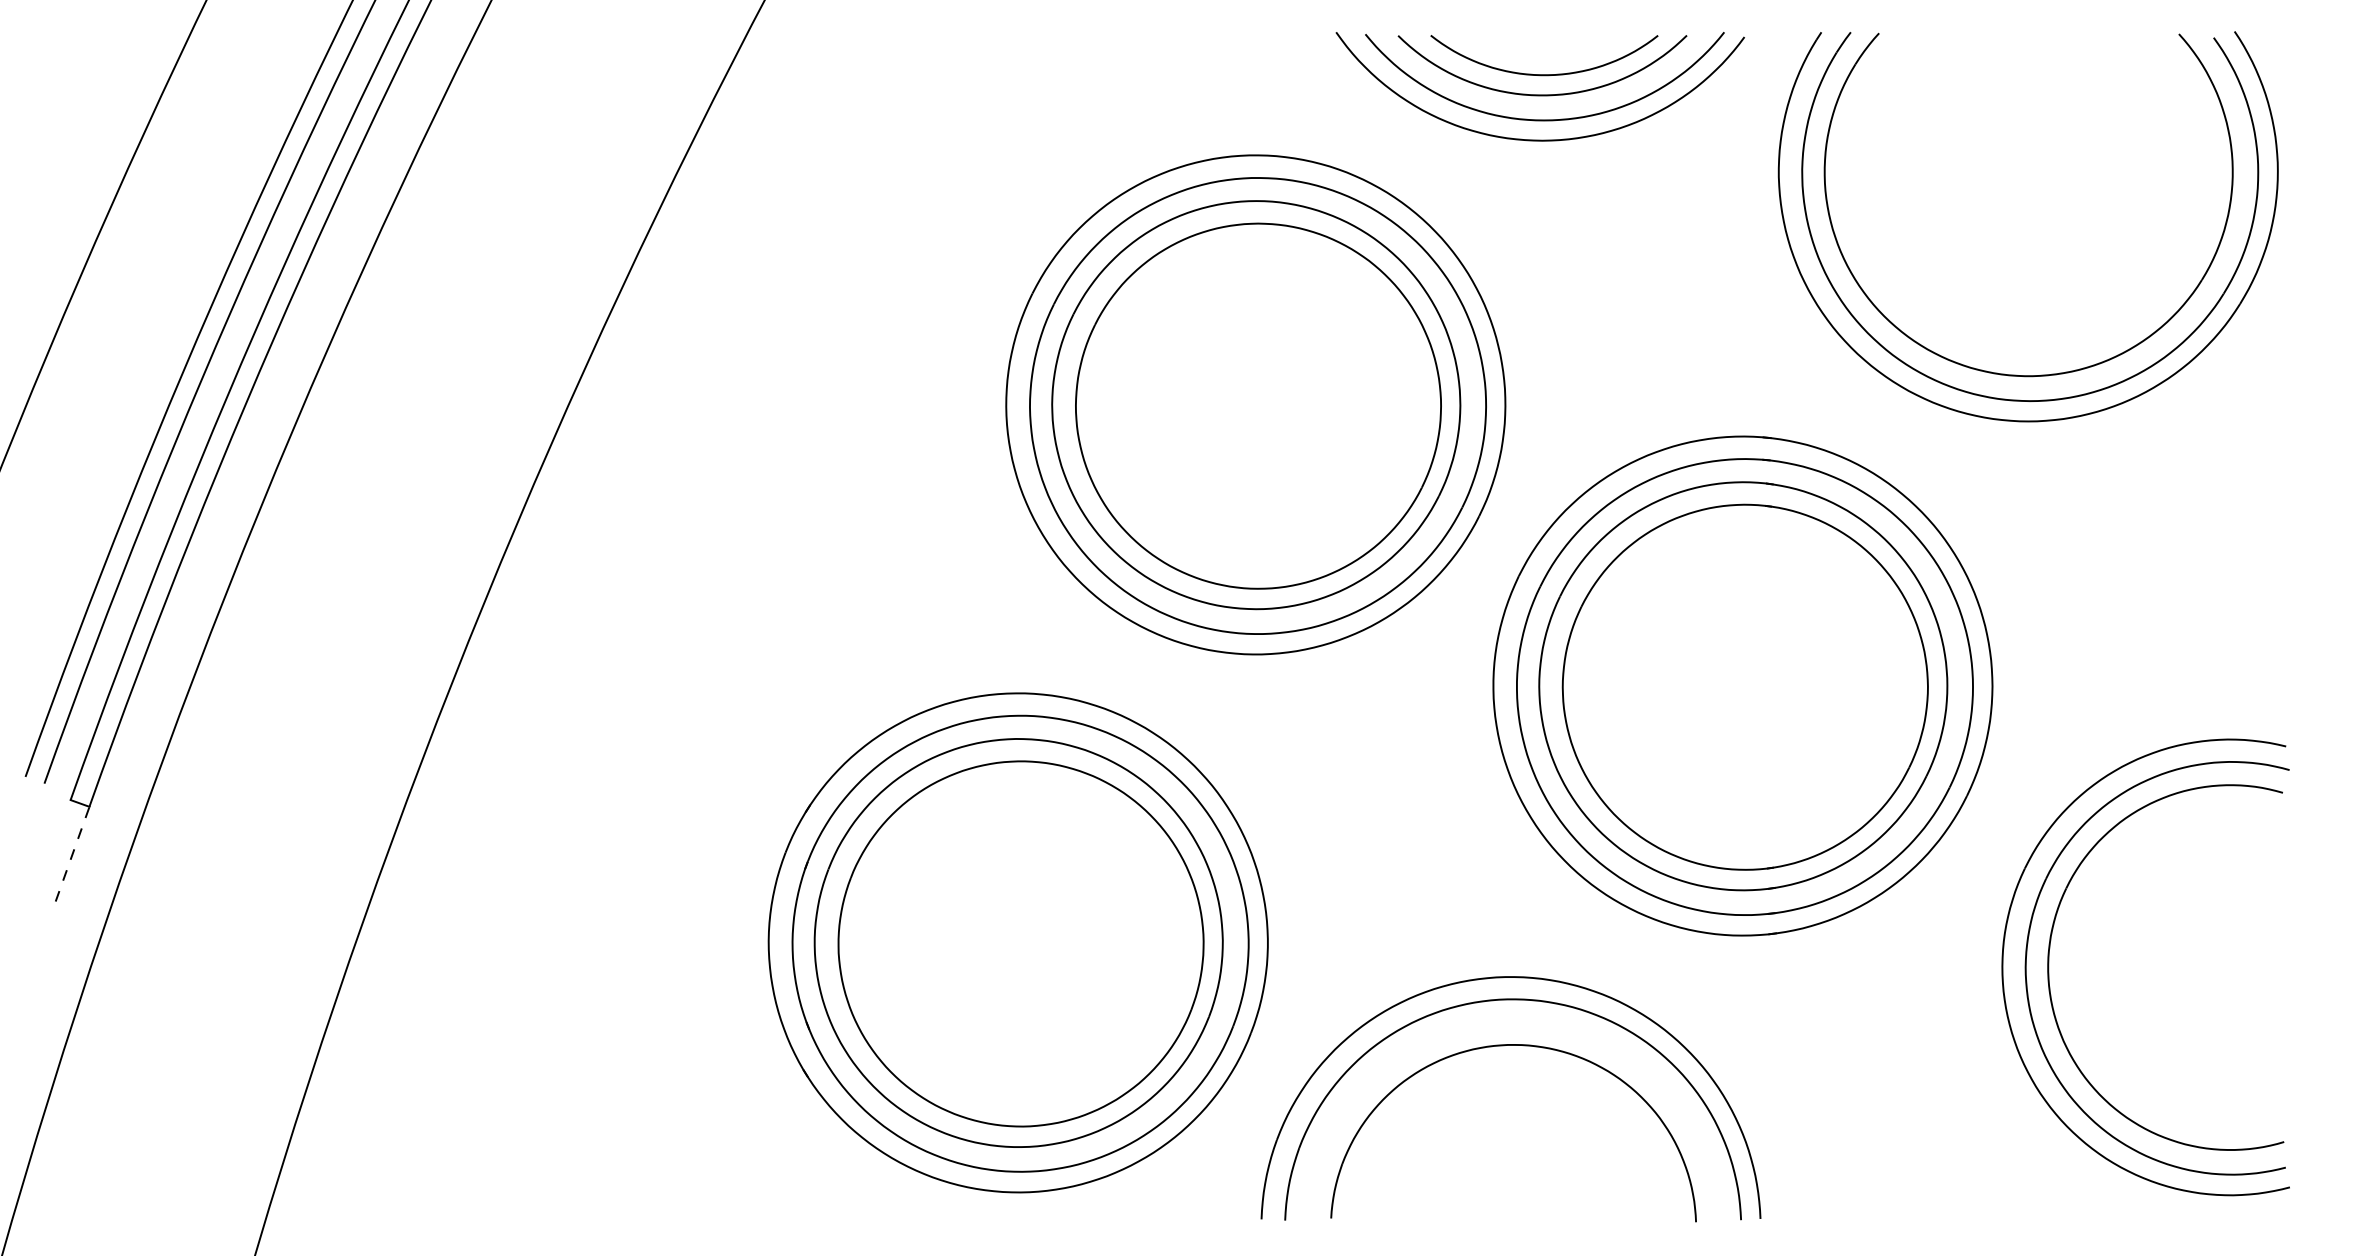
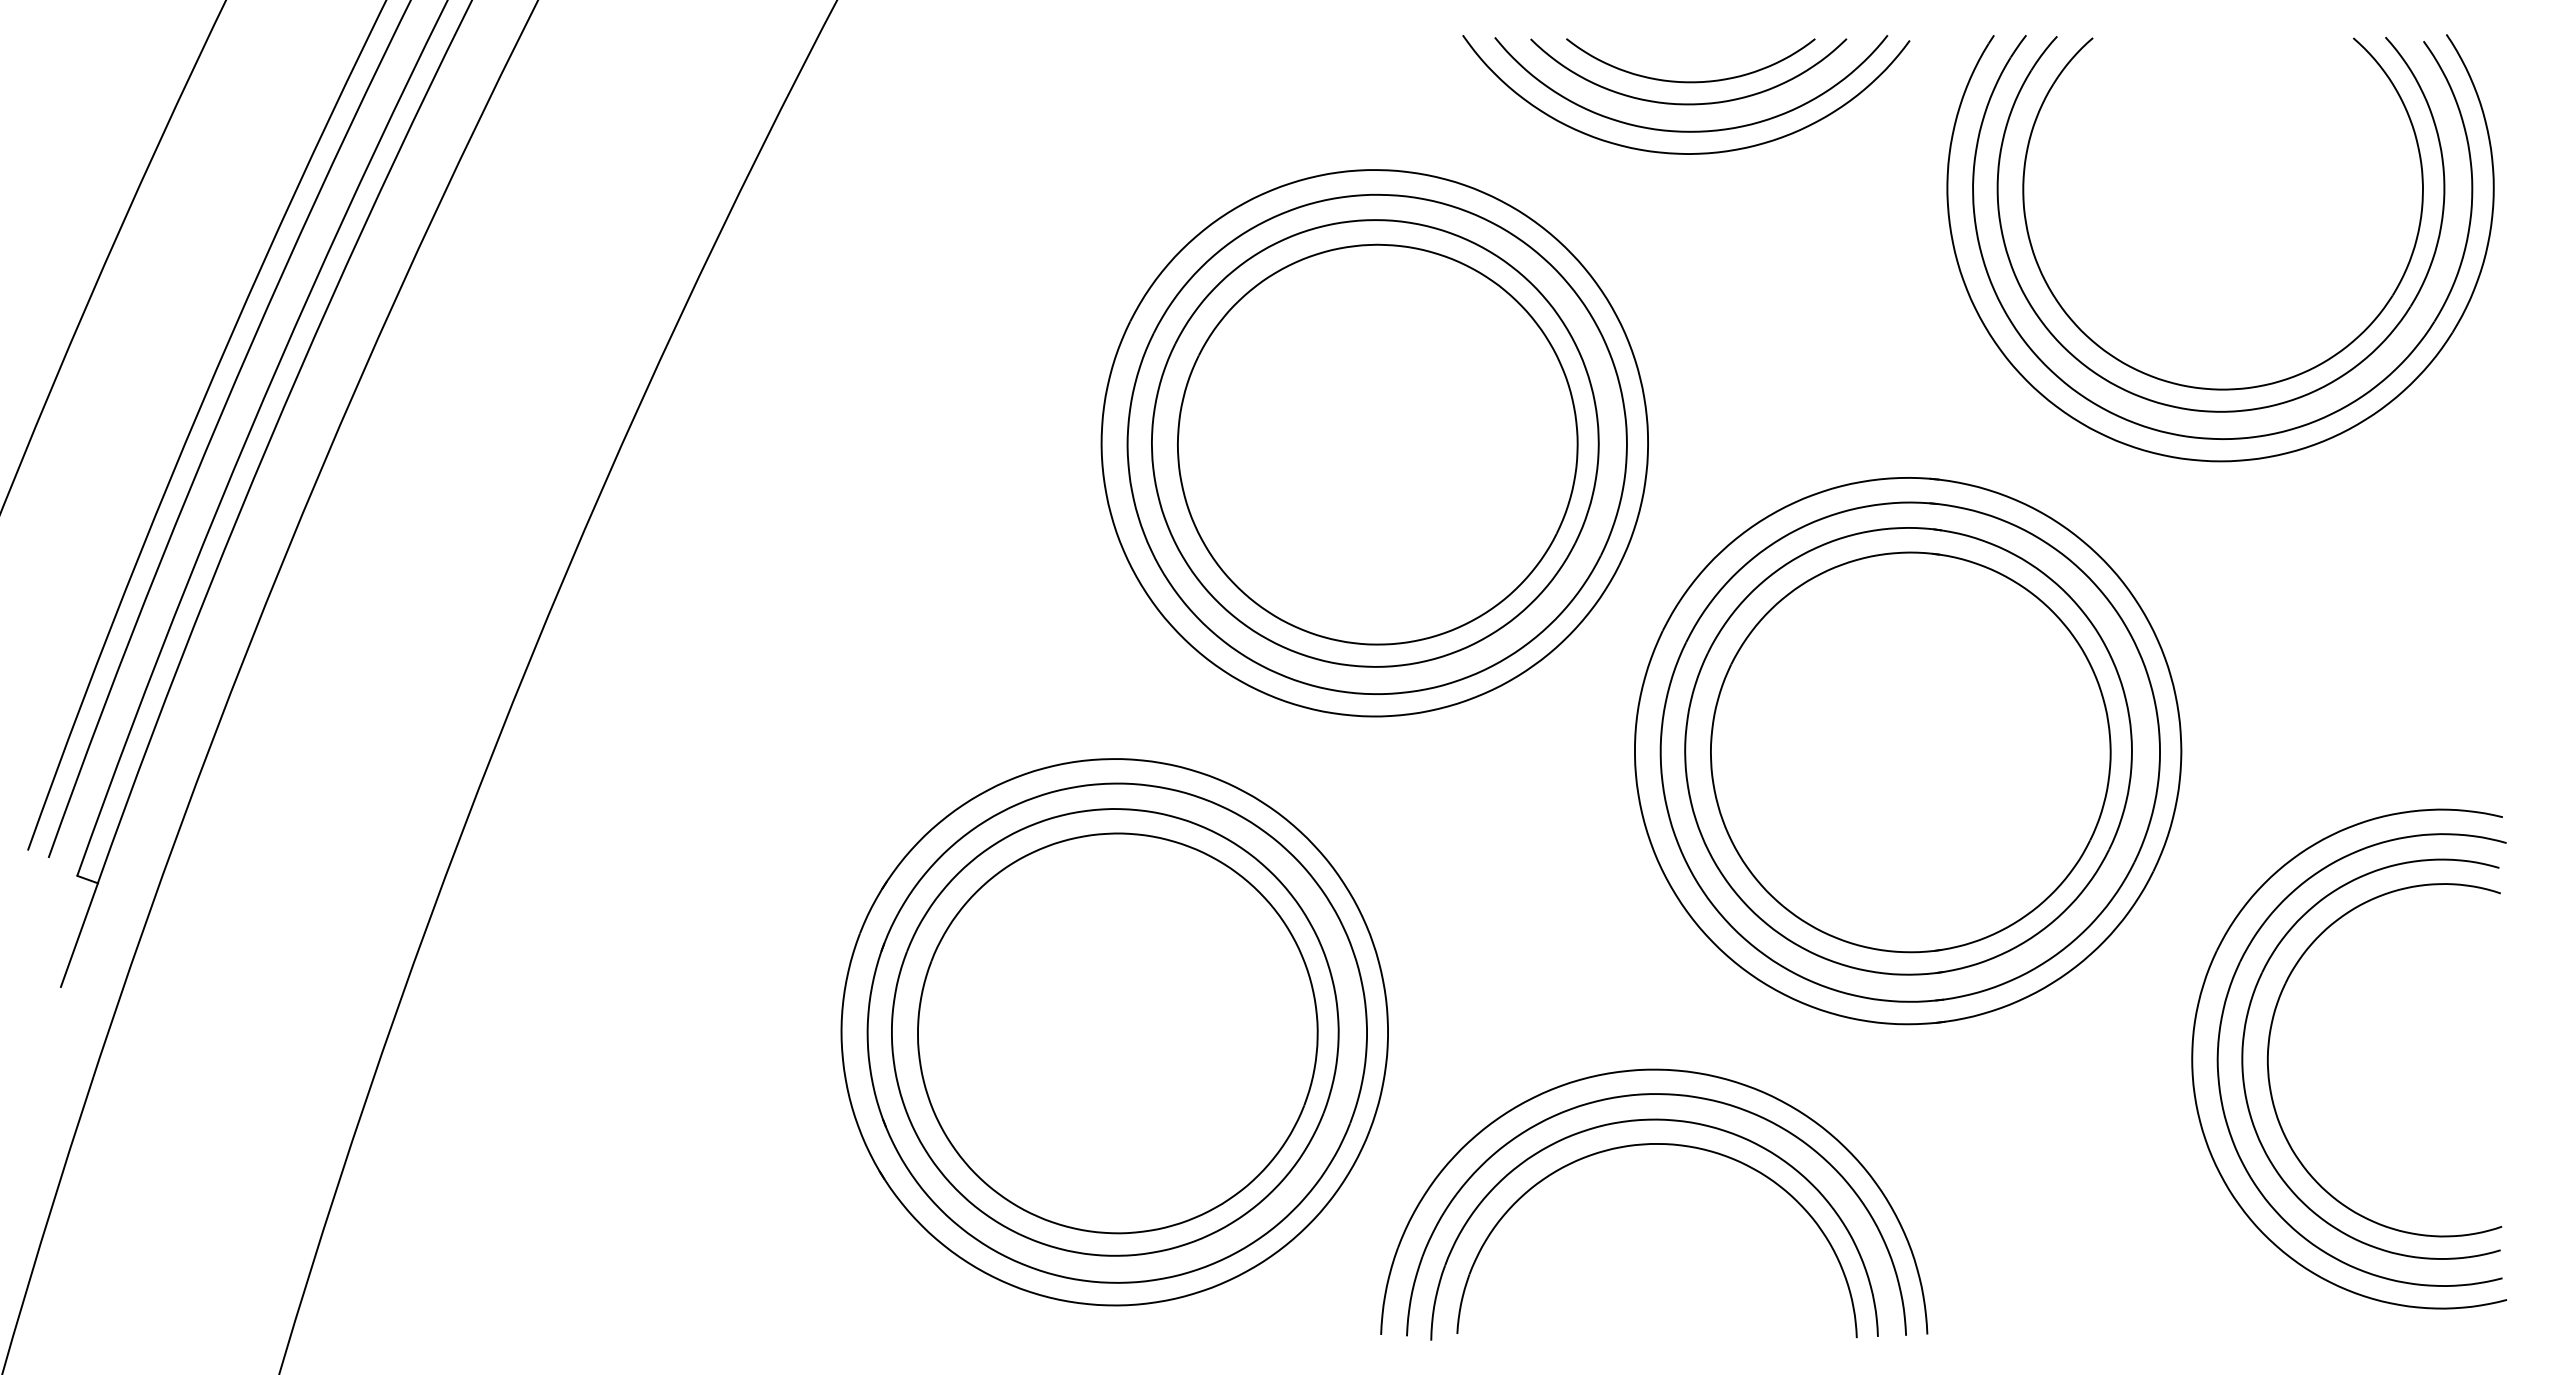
part: (2014, 353) -> (2205, 387), added
line: (72, 853) -> (79, 934), dashed -> solid
part: (2073, 977) -> (2269, 1070), added
part: (1511, 1023) -> (1654, 1120), added

